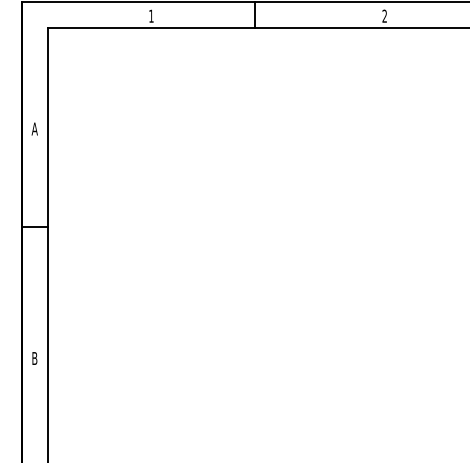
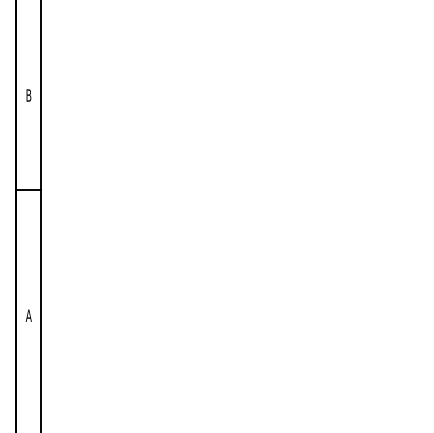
text: (34, 128) -> (28, 94), A -> B
text: (34, 358) -> (28, 315), B -> A

